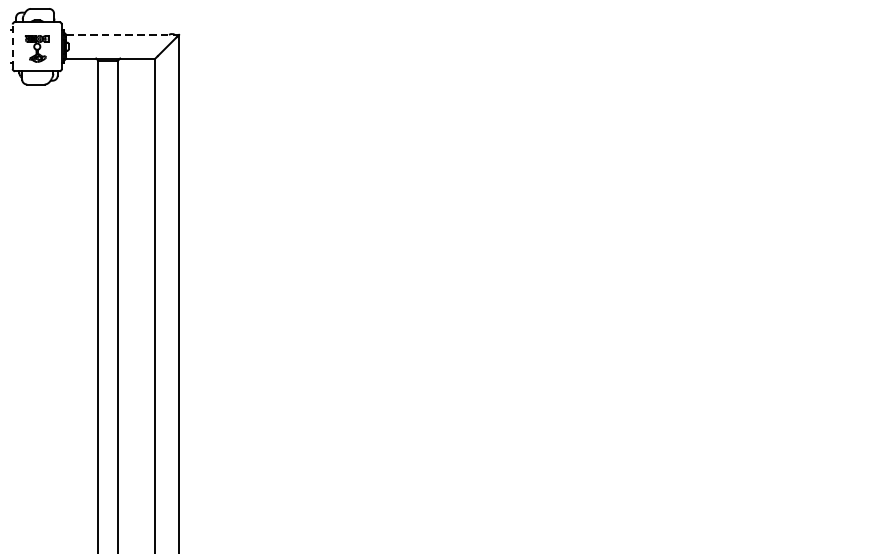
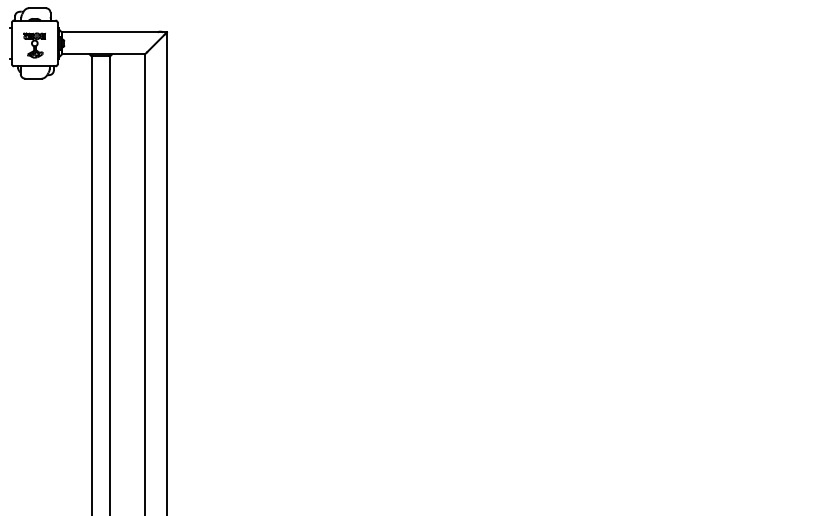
line: (122, 34) -> (114, 32), dashed -> solid
line: (12, 46) -> (11, 43), dashed -> solid

